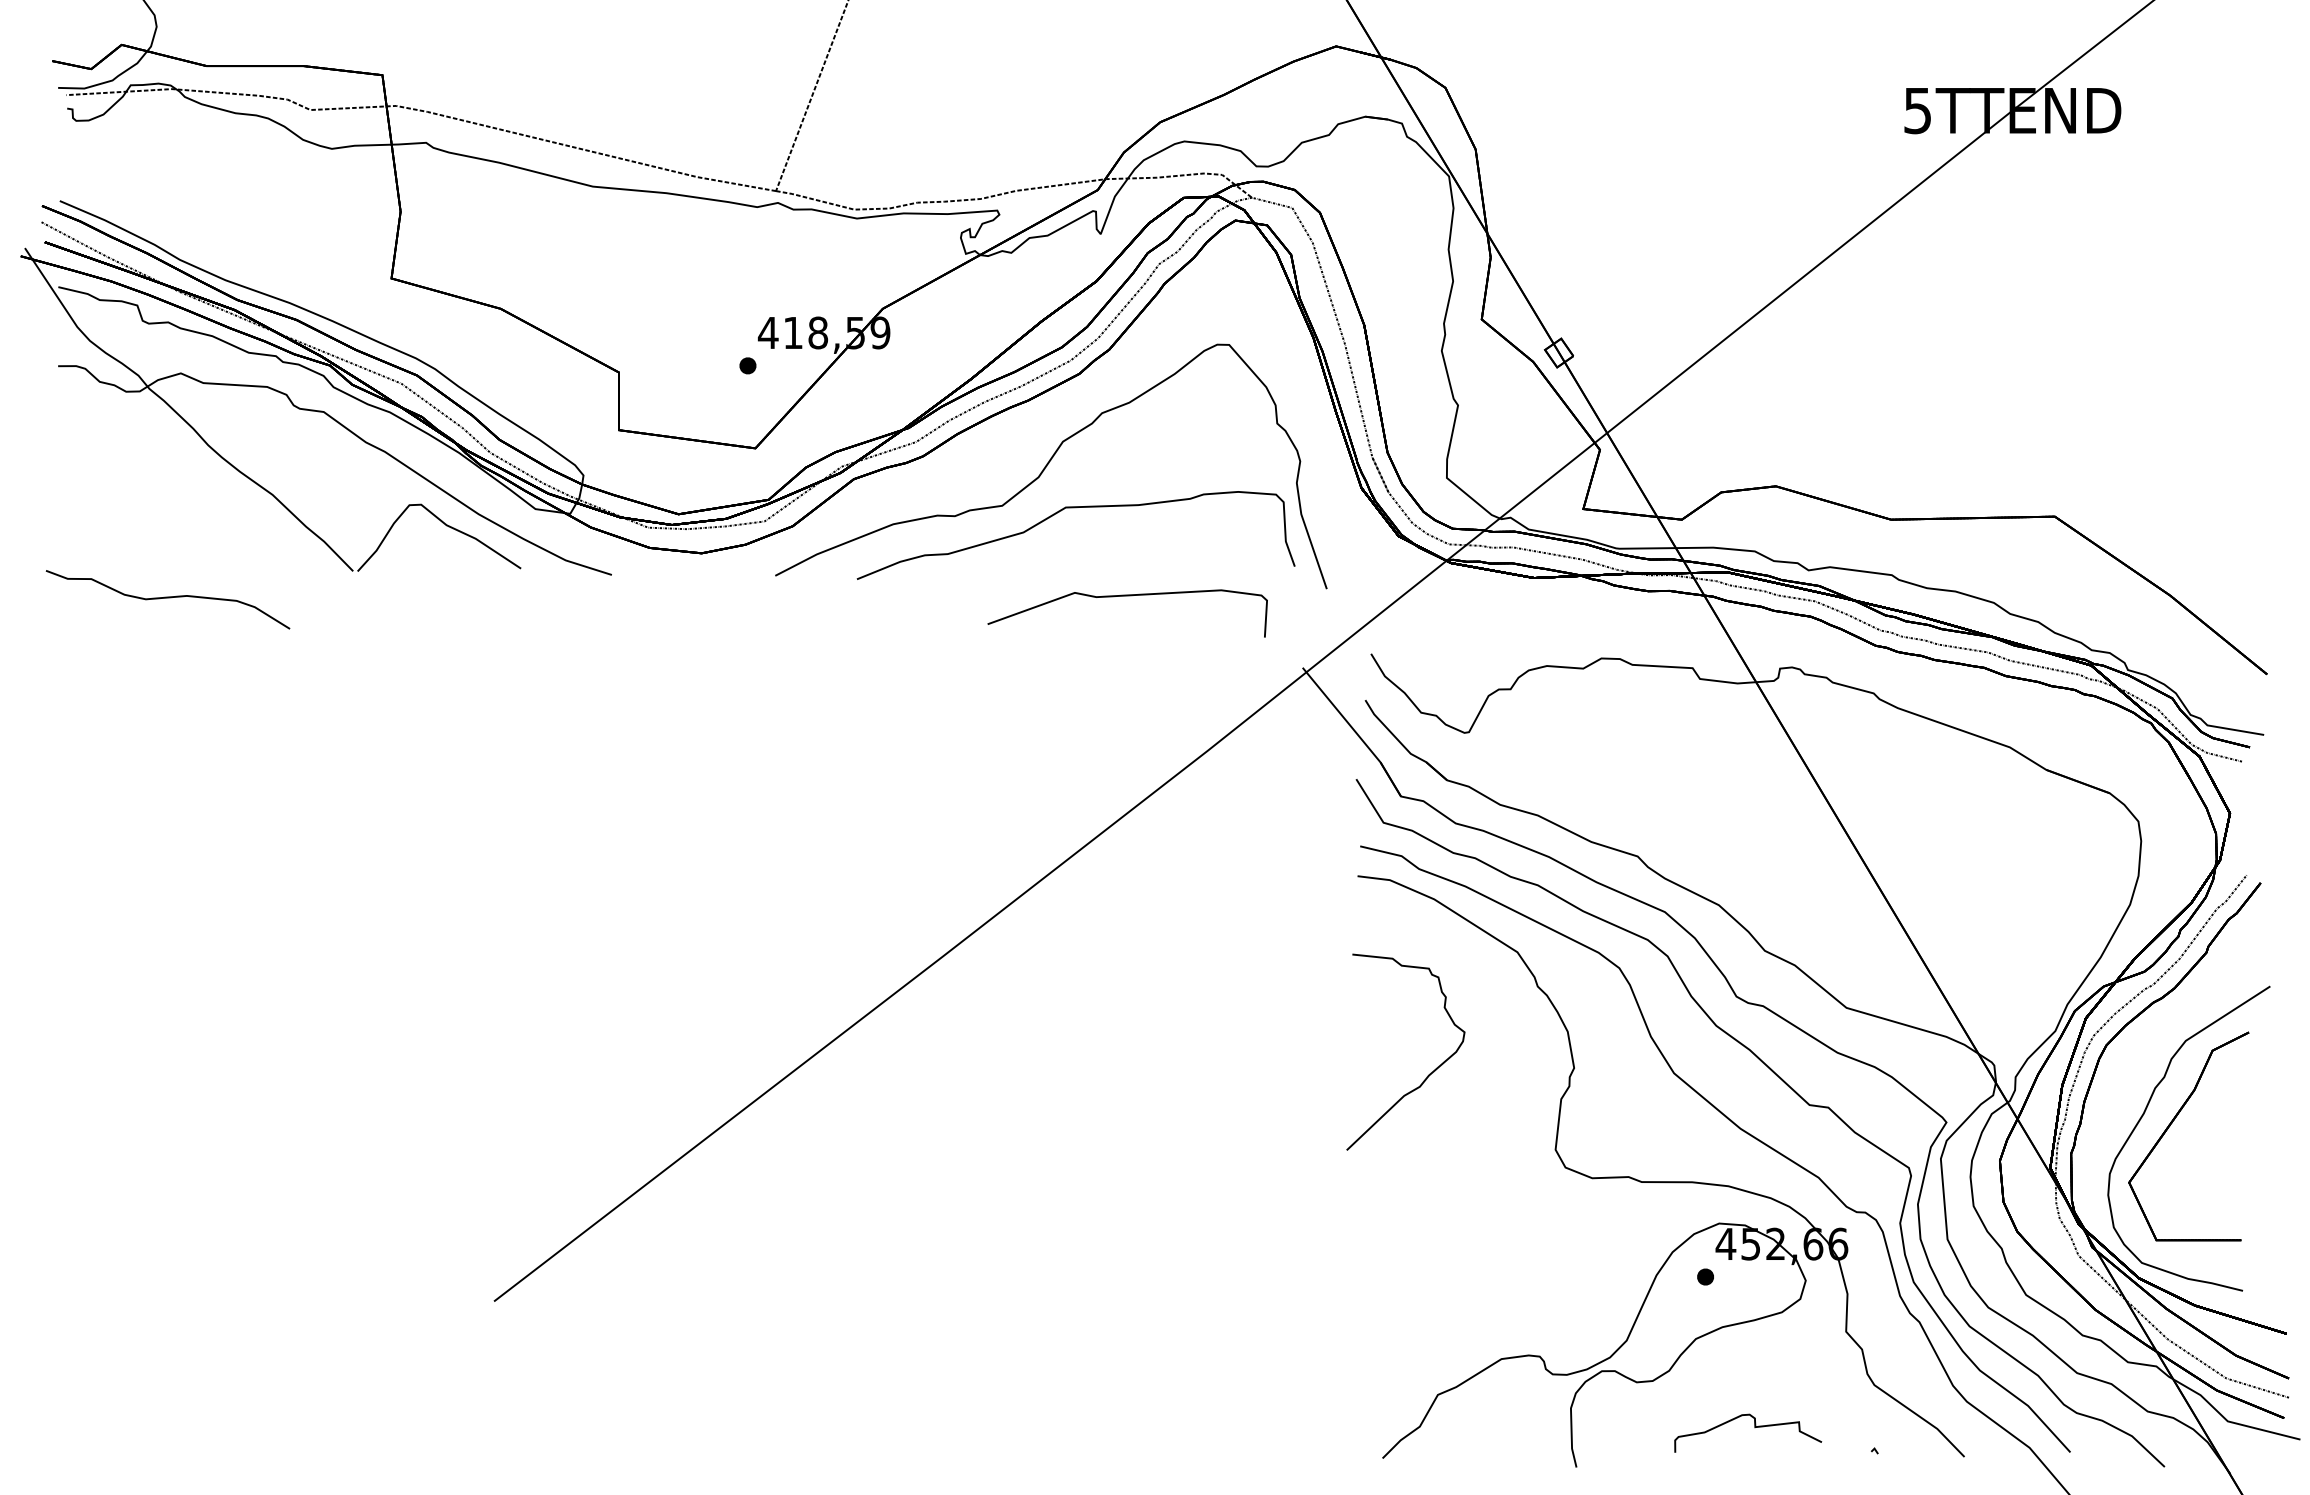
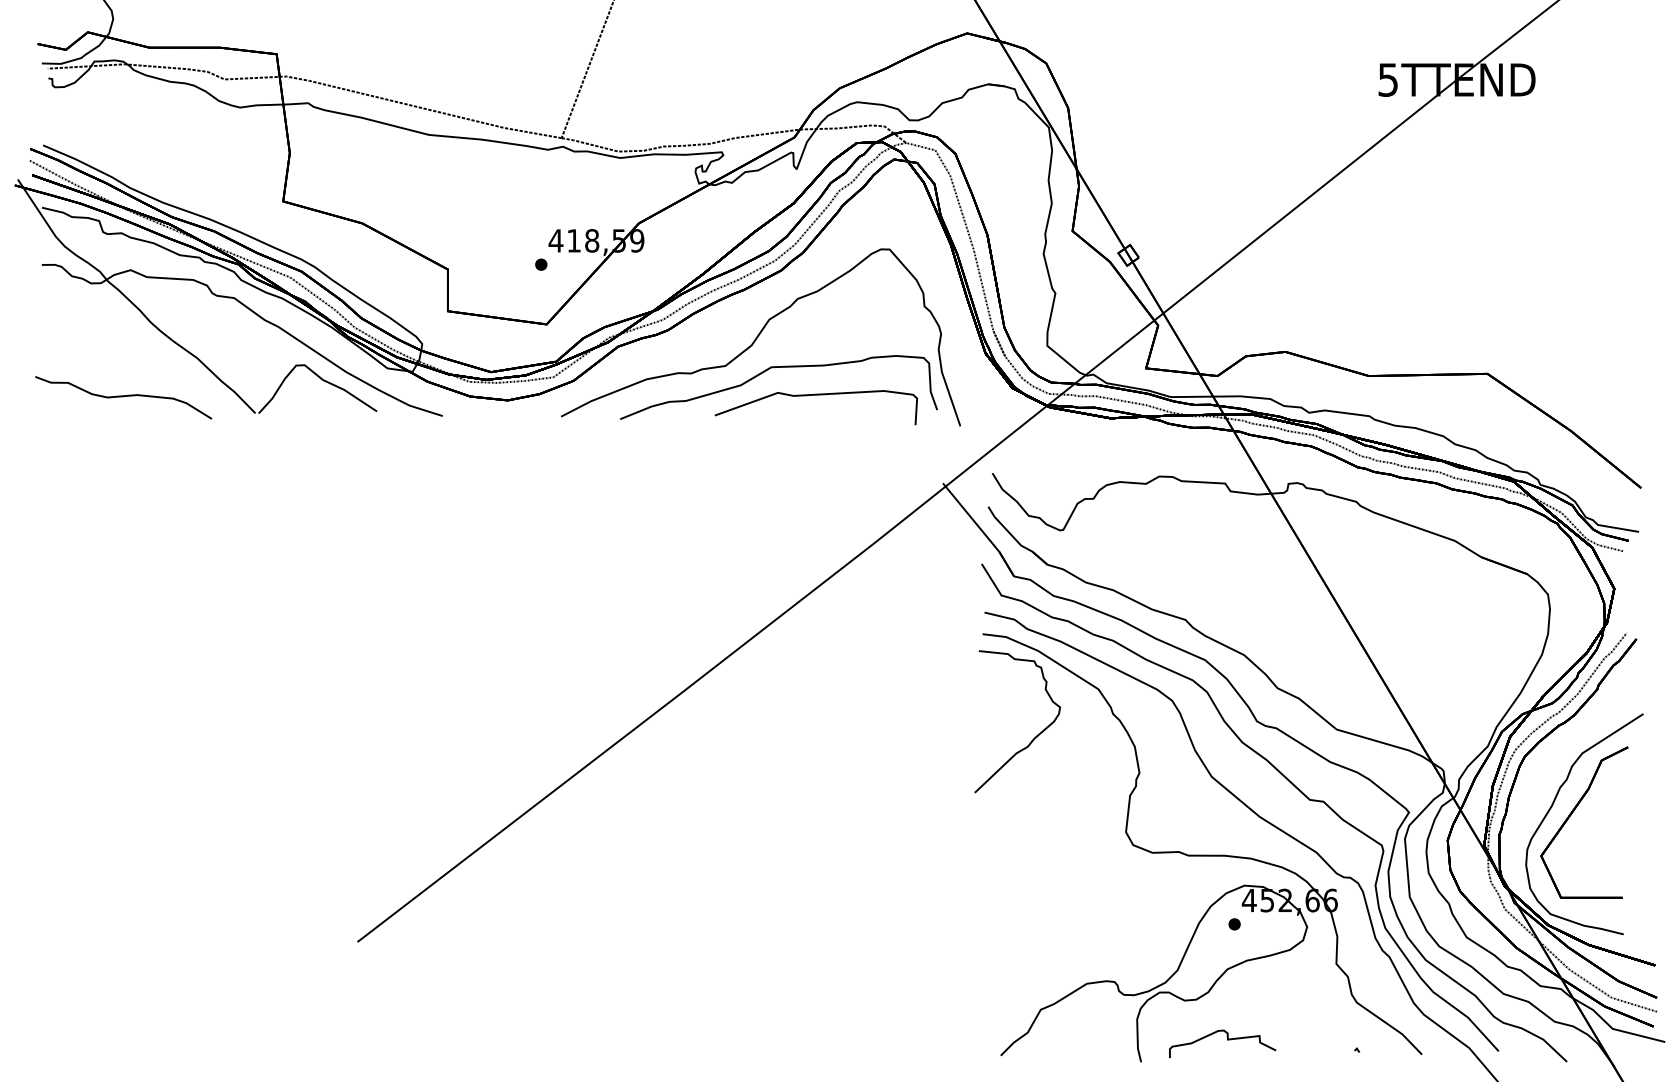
curve: (1127, 596) -> (816, 395), moved
curve: (167, 598) -> (123, 396), moved
curve: (1428, 1074) -> (1034, 737), moved
curve: (1754, 1427) -> (1227, 1039), moved

